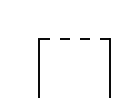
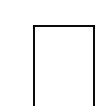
line: (73, 39) -> (63, 26), dashed -> solid

